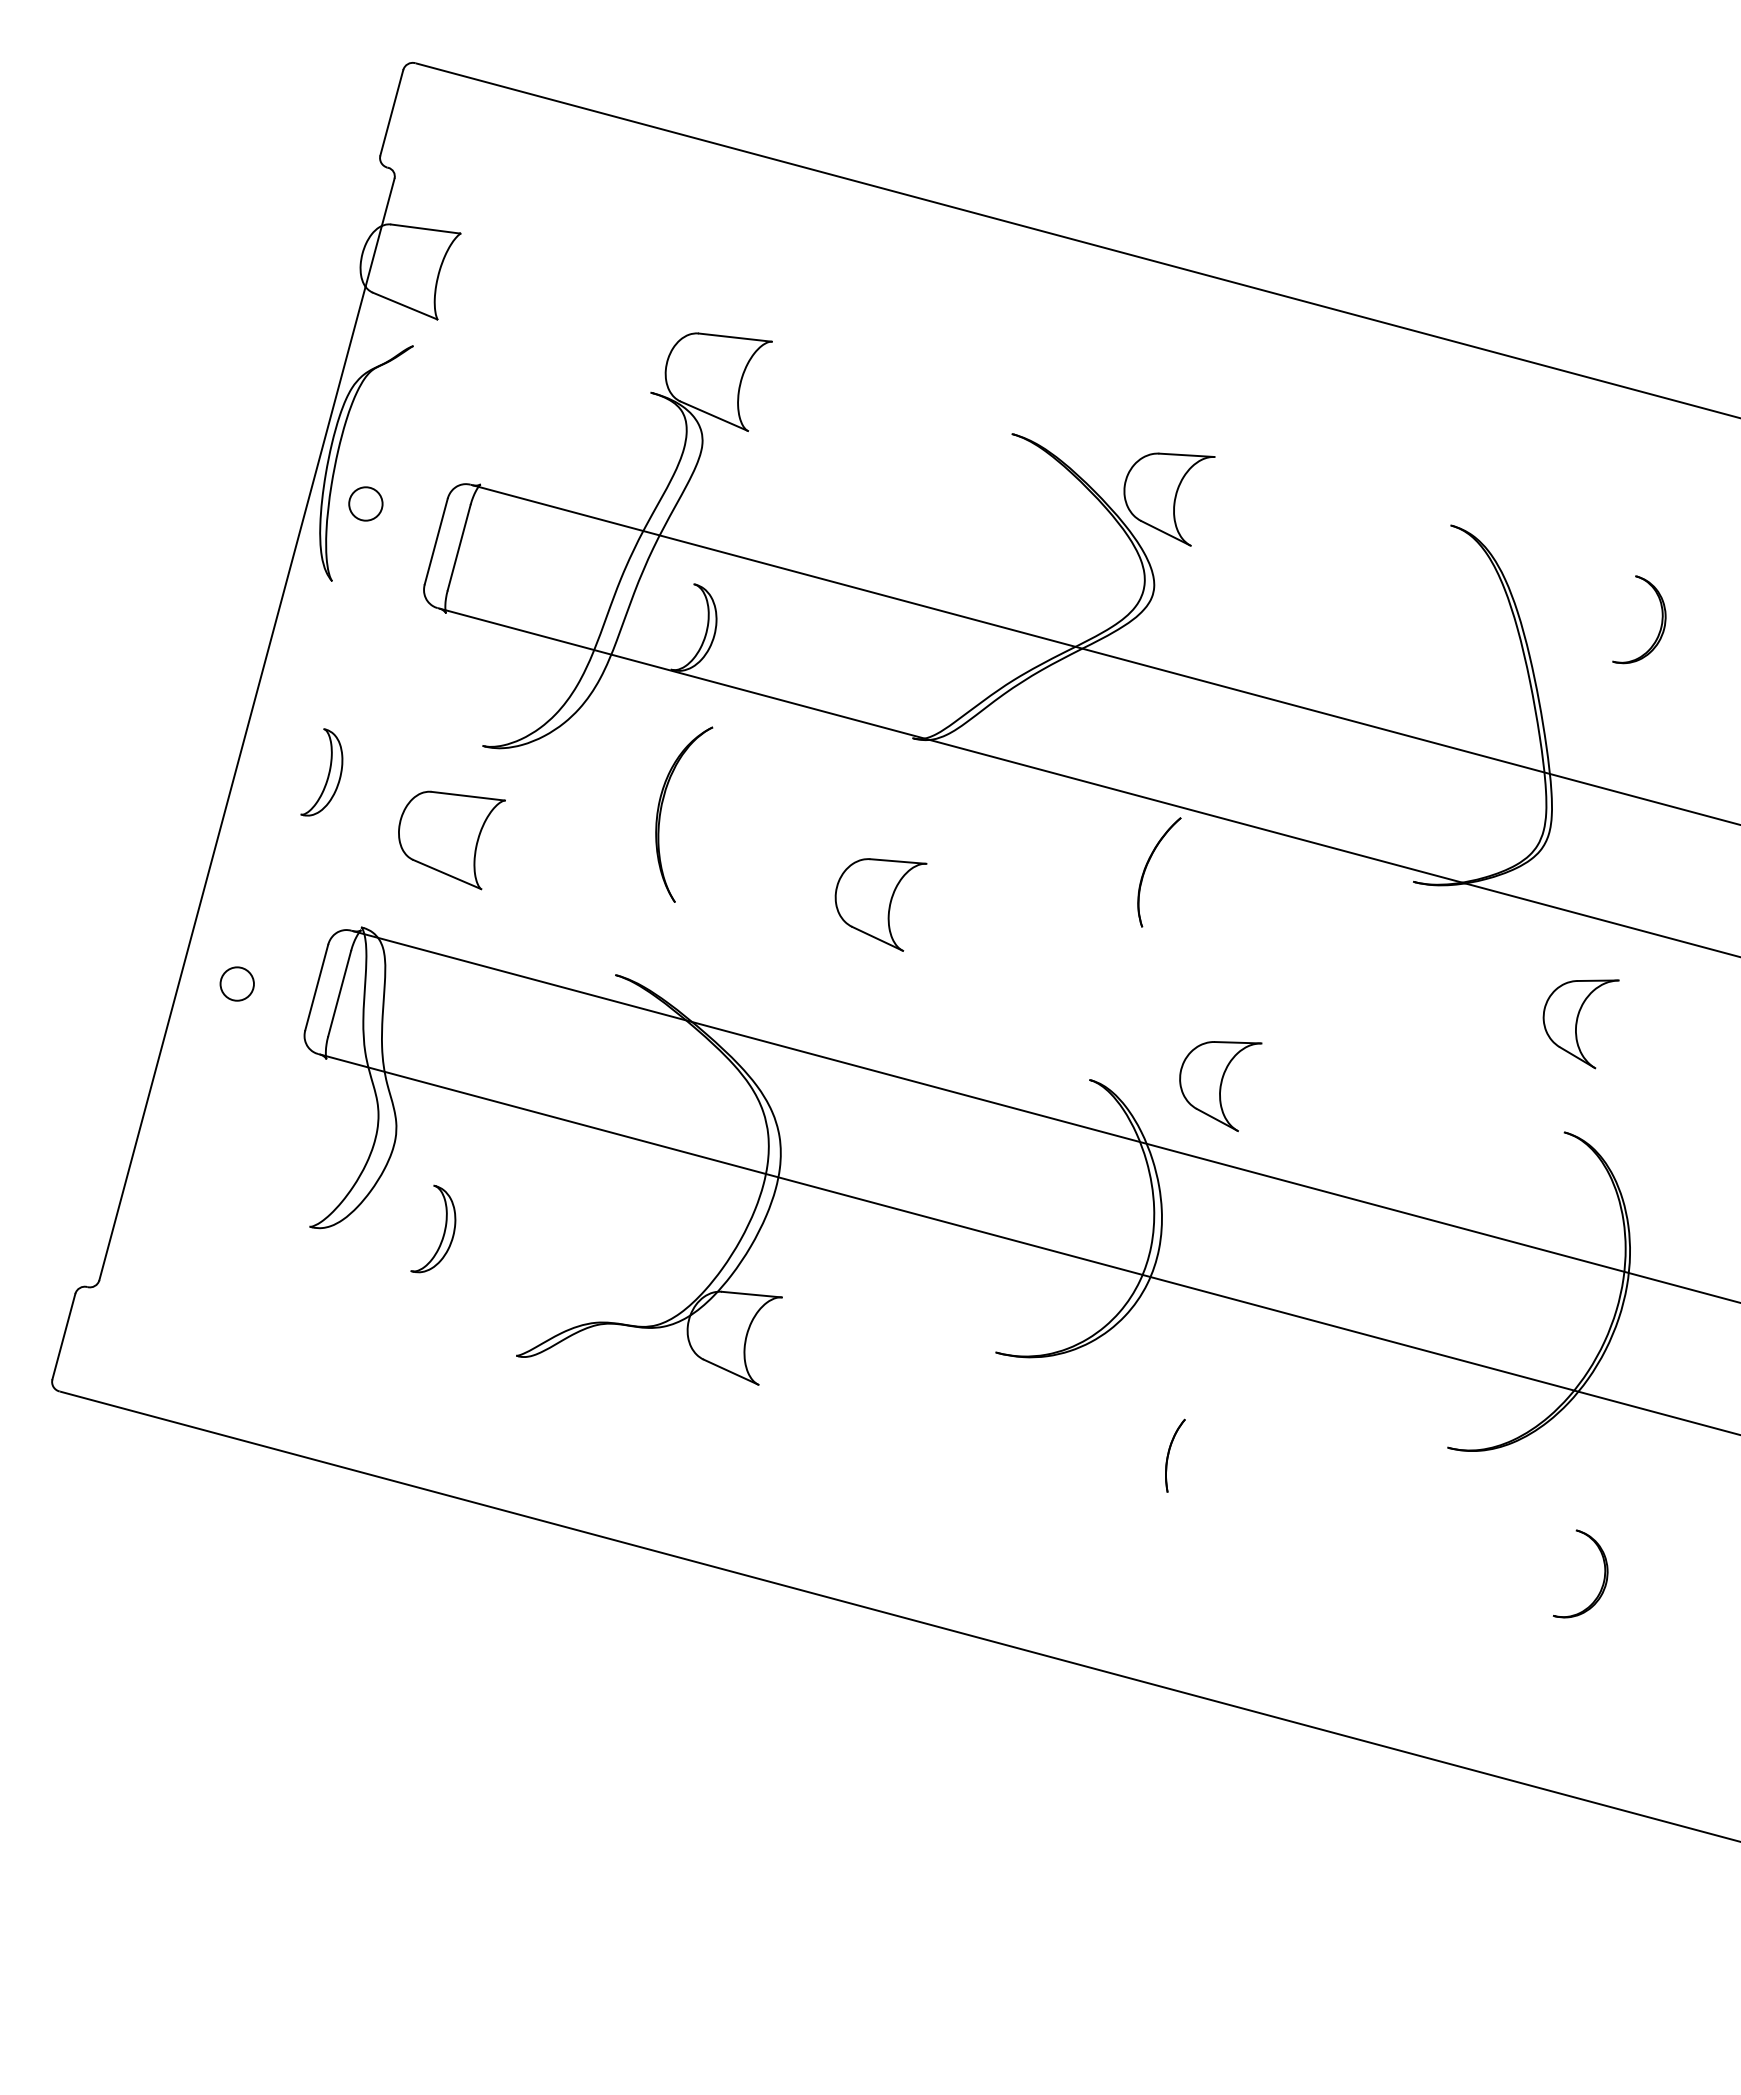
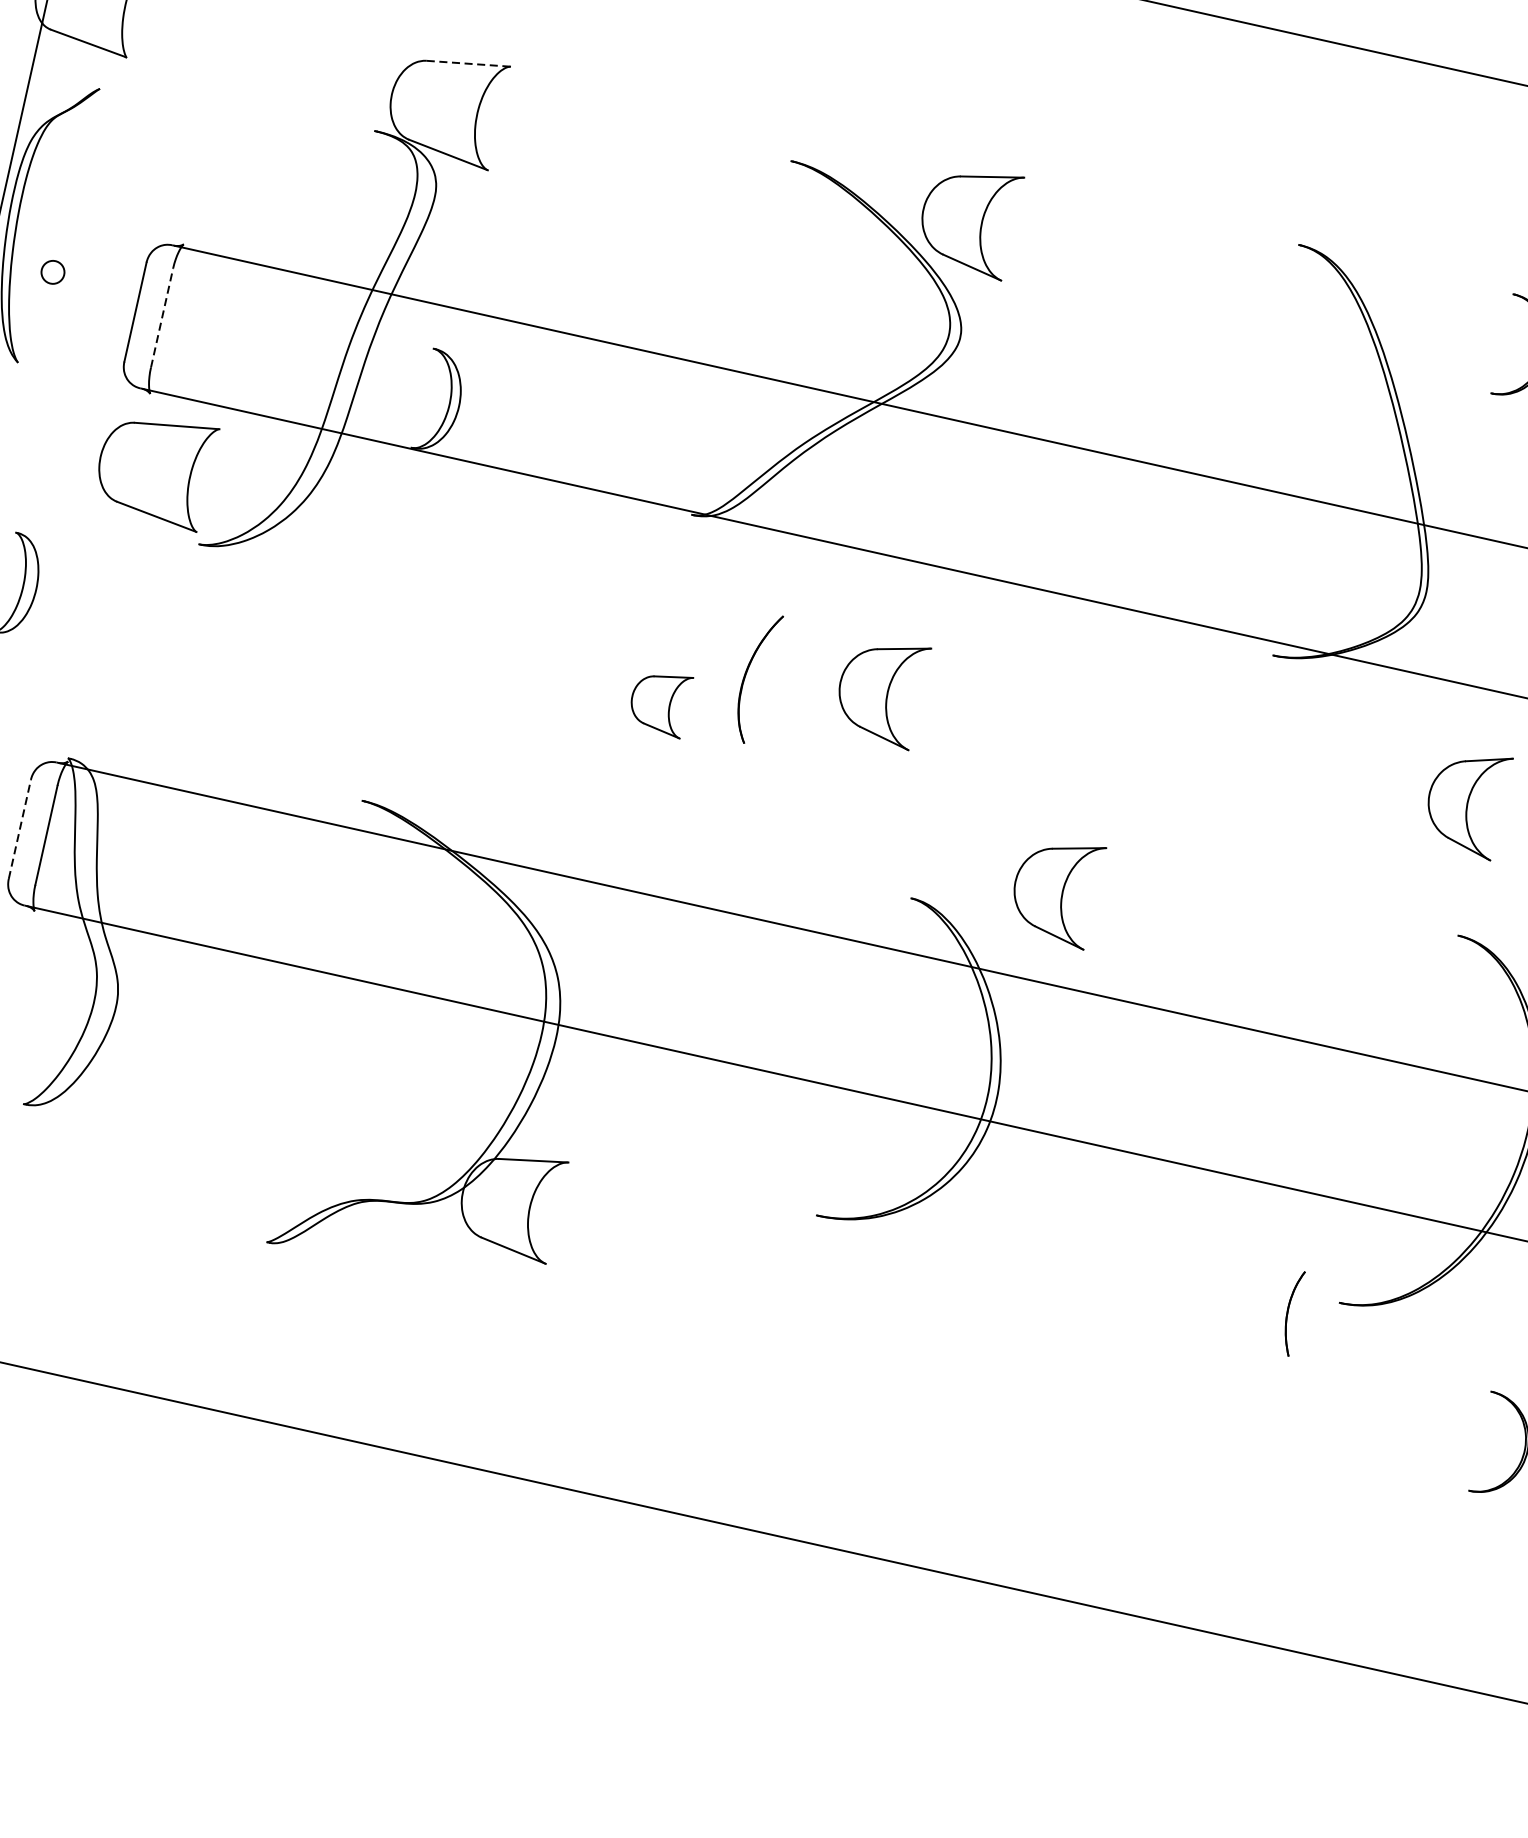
line: (735, 337) -> (468, 63), solid -> dashed
circle: (365, 503) -> (52, 271), size x0.6
line: (459, 547) -> (162, 317), solid -> dashed
part: (661, 813) -> (406, 613), removed
part: (451, 840) -> (159, 477), moved
part: (1146, 869) -> (746, 677), moved
part: (880, 904) -> (662, 707), size x0.6
part: (1075, 906) -> (886, 699), added
line: (316, 987) -> (19, 829), solid -> dashed
part: (443, 1232) -> (177, 1104), removed
part: (1169, 1454) -> (1288, 1312), moved

